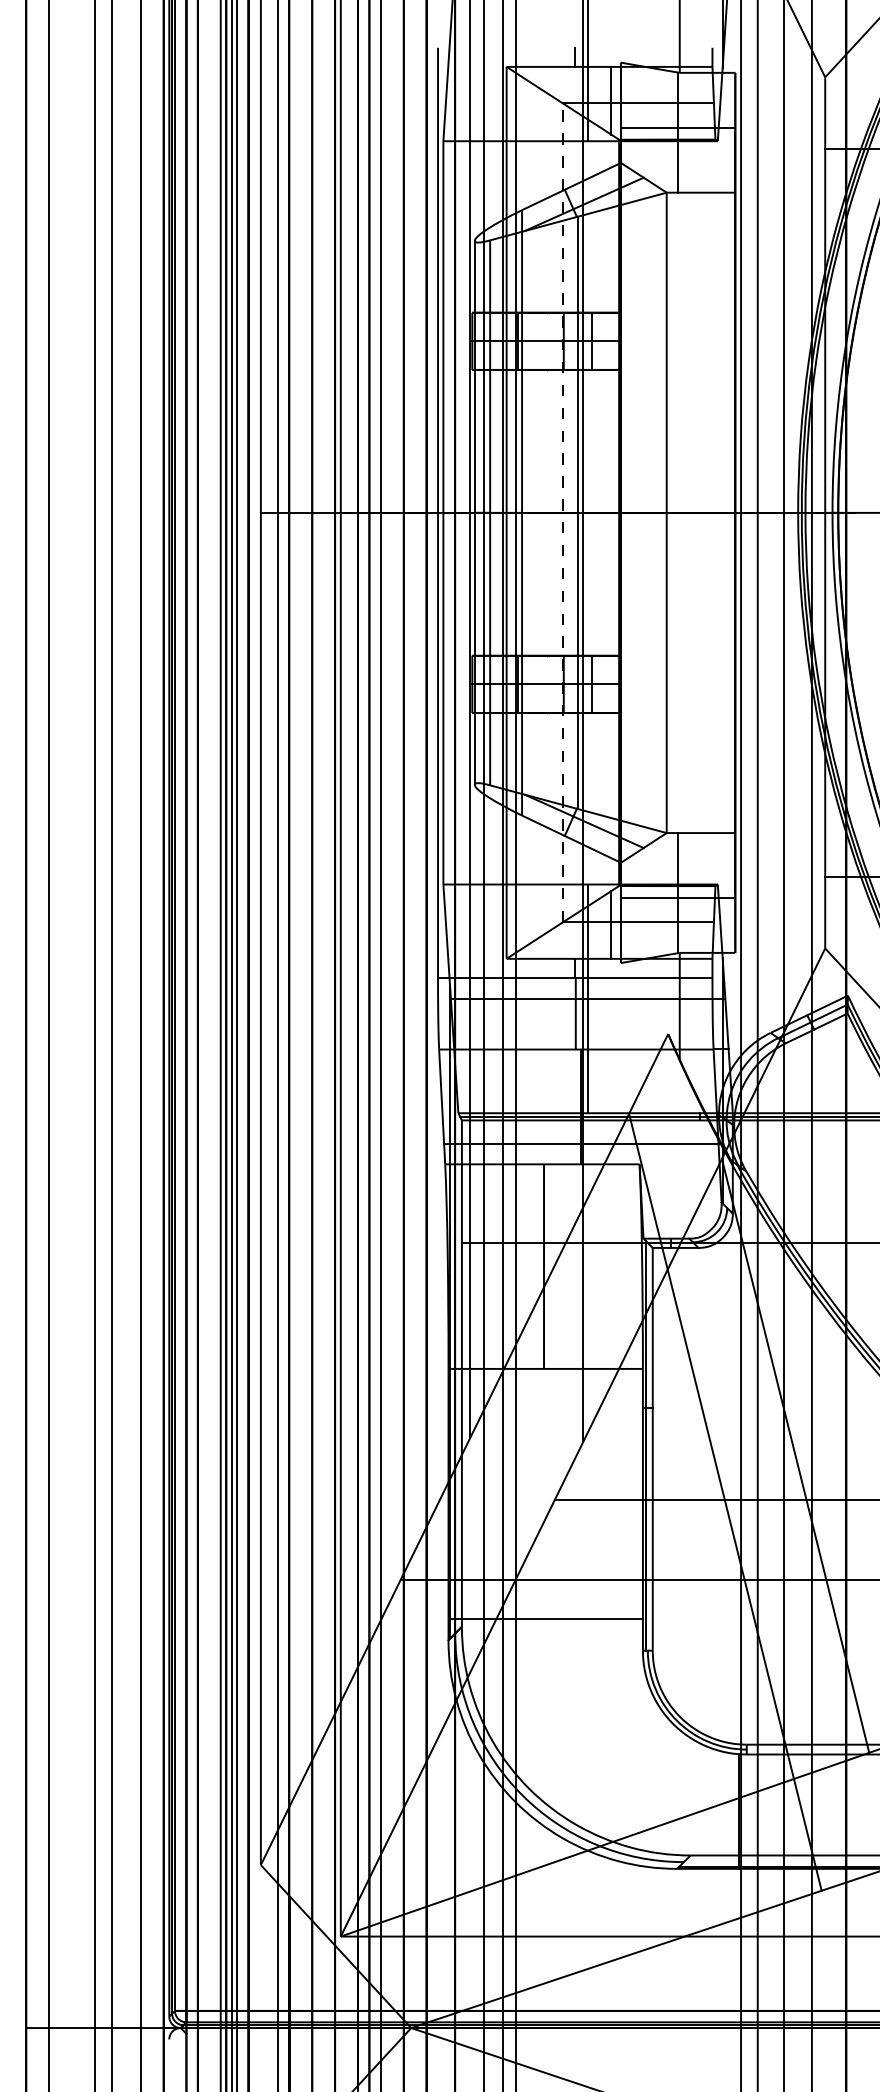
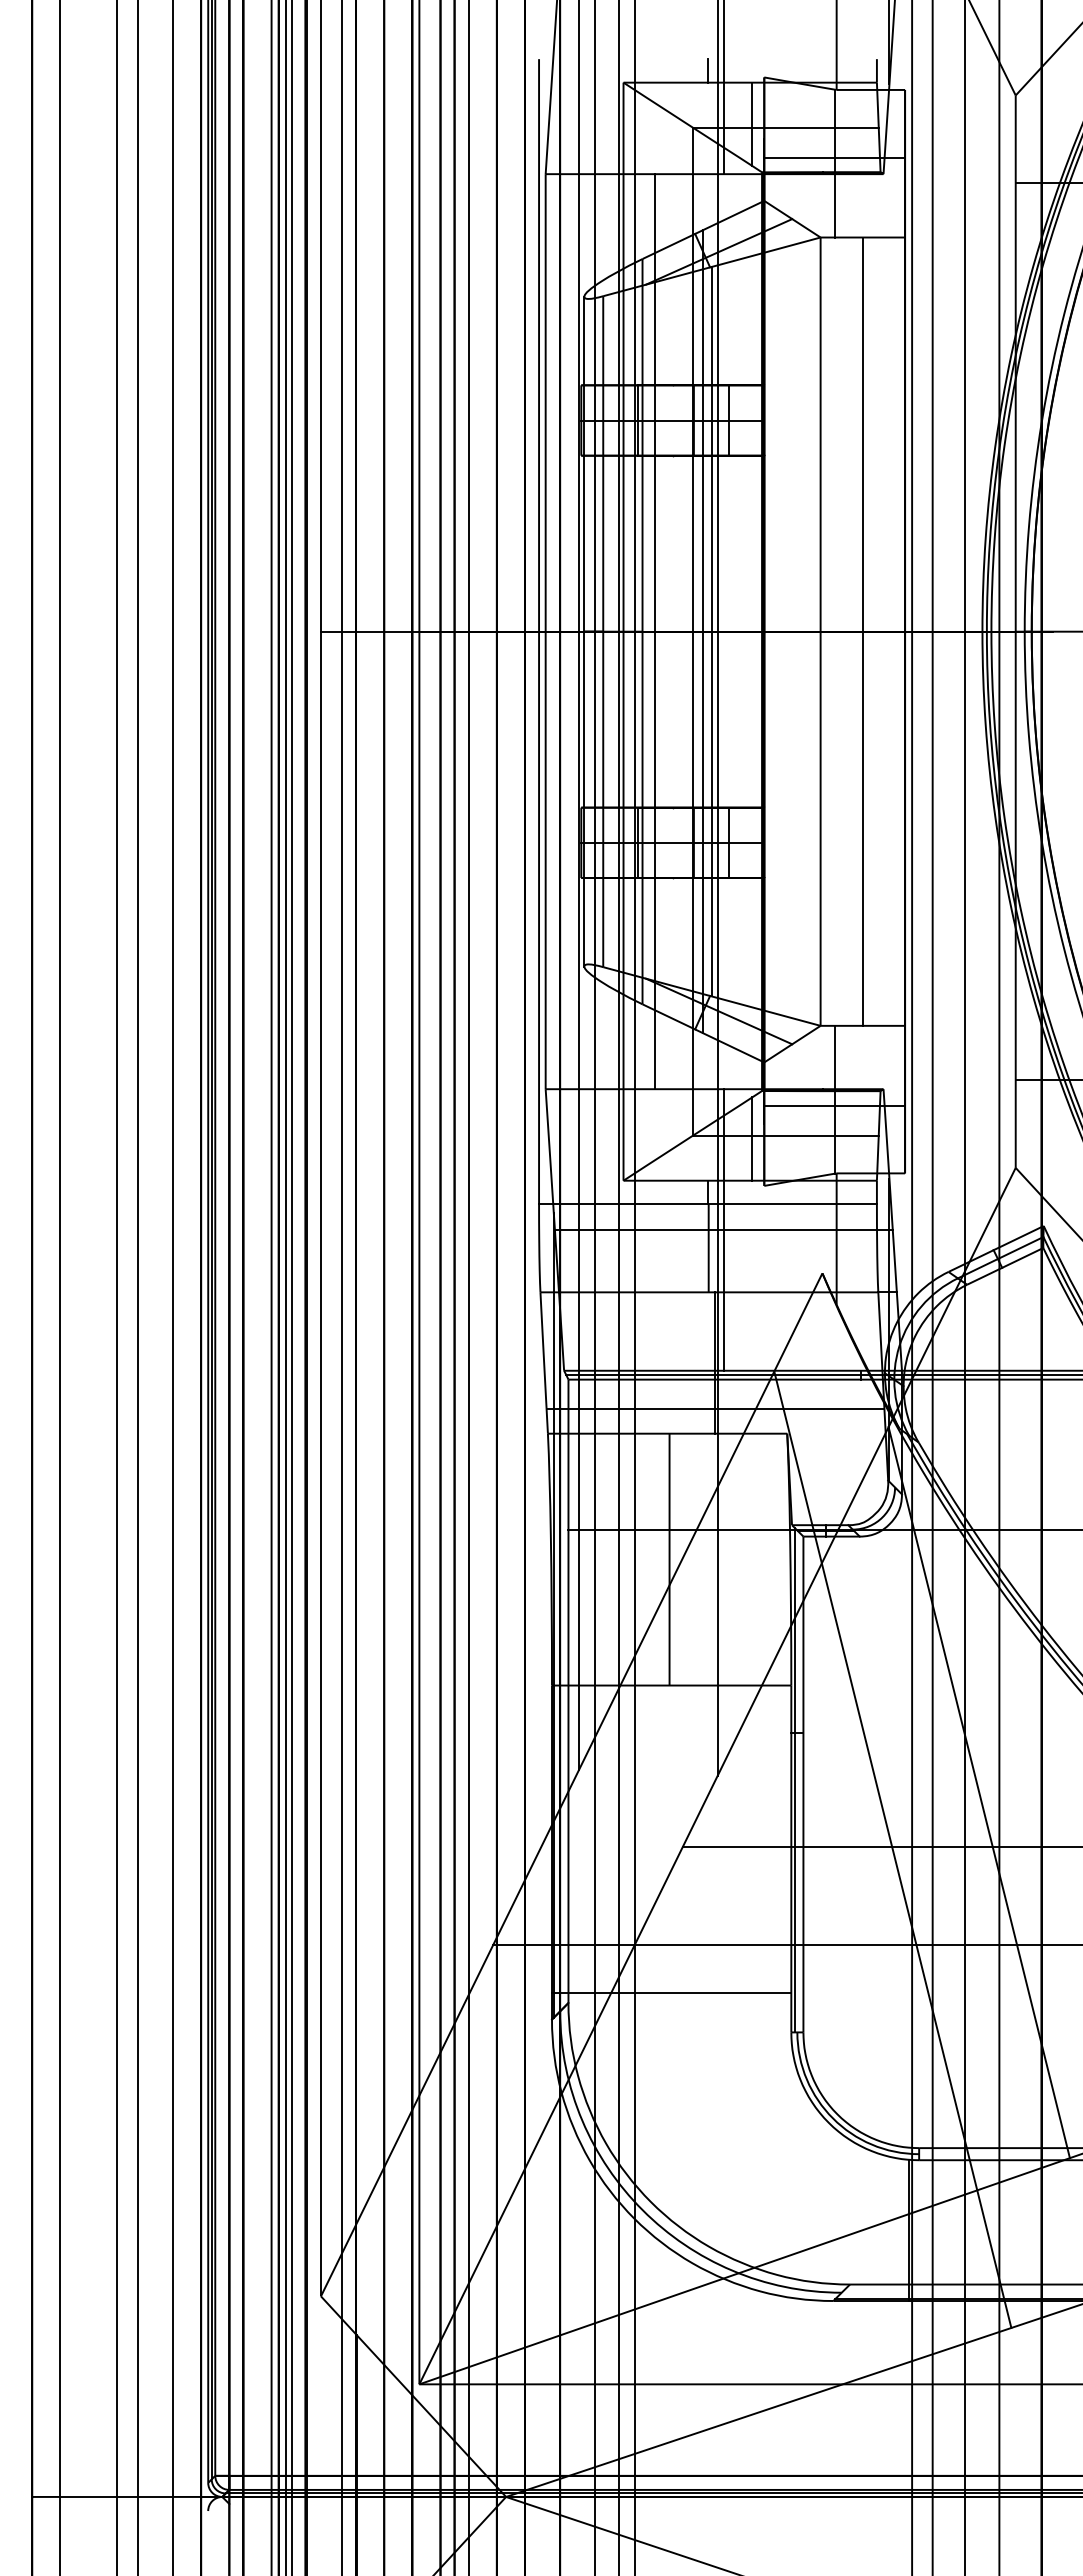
line: (532, 512) -> (655, 631), added
line: (562, 512) -> (692, 631), dashed -> solid
line: (571, 512) -> (703, 631), added
line: (700, 512) -> (862, 631), added

